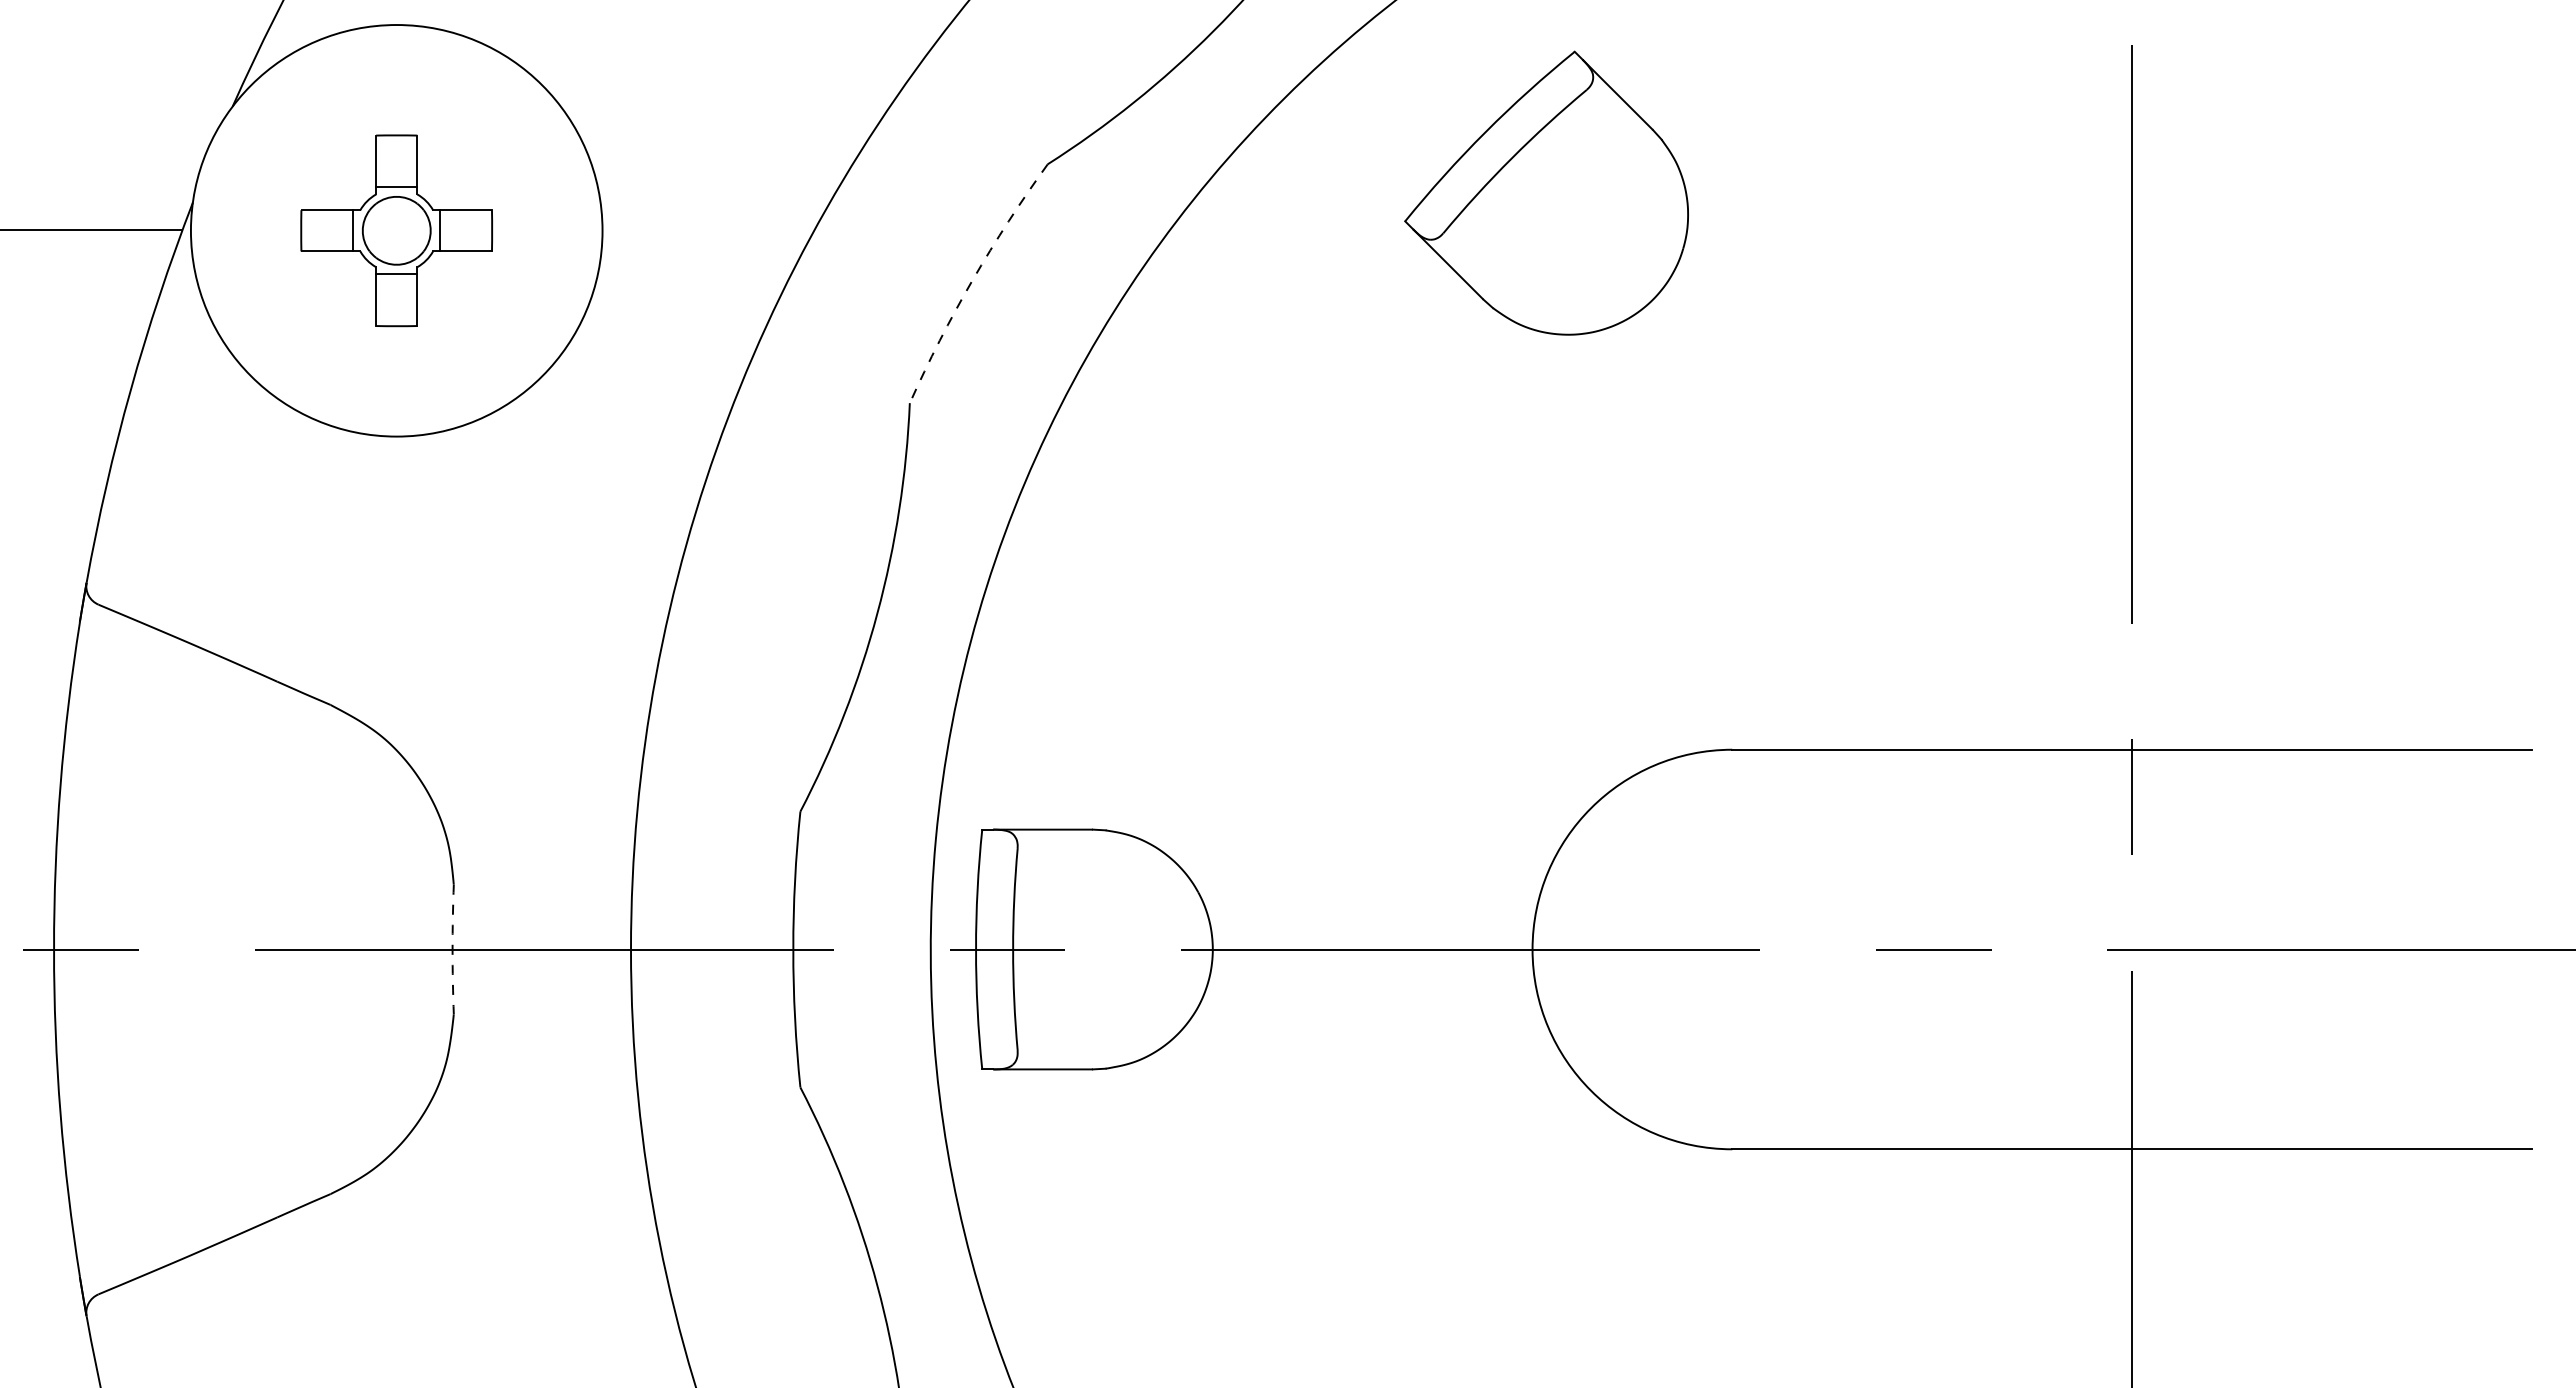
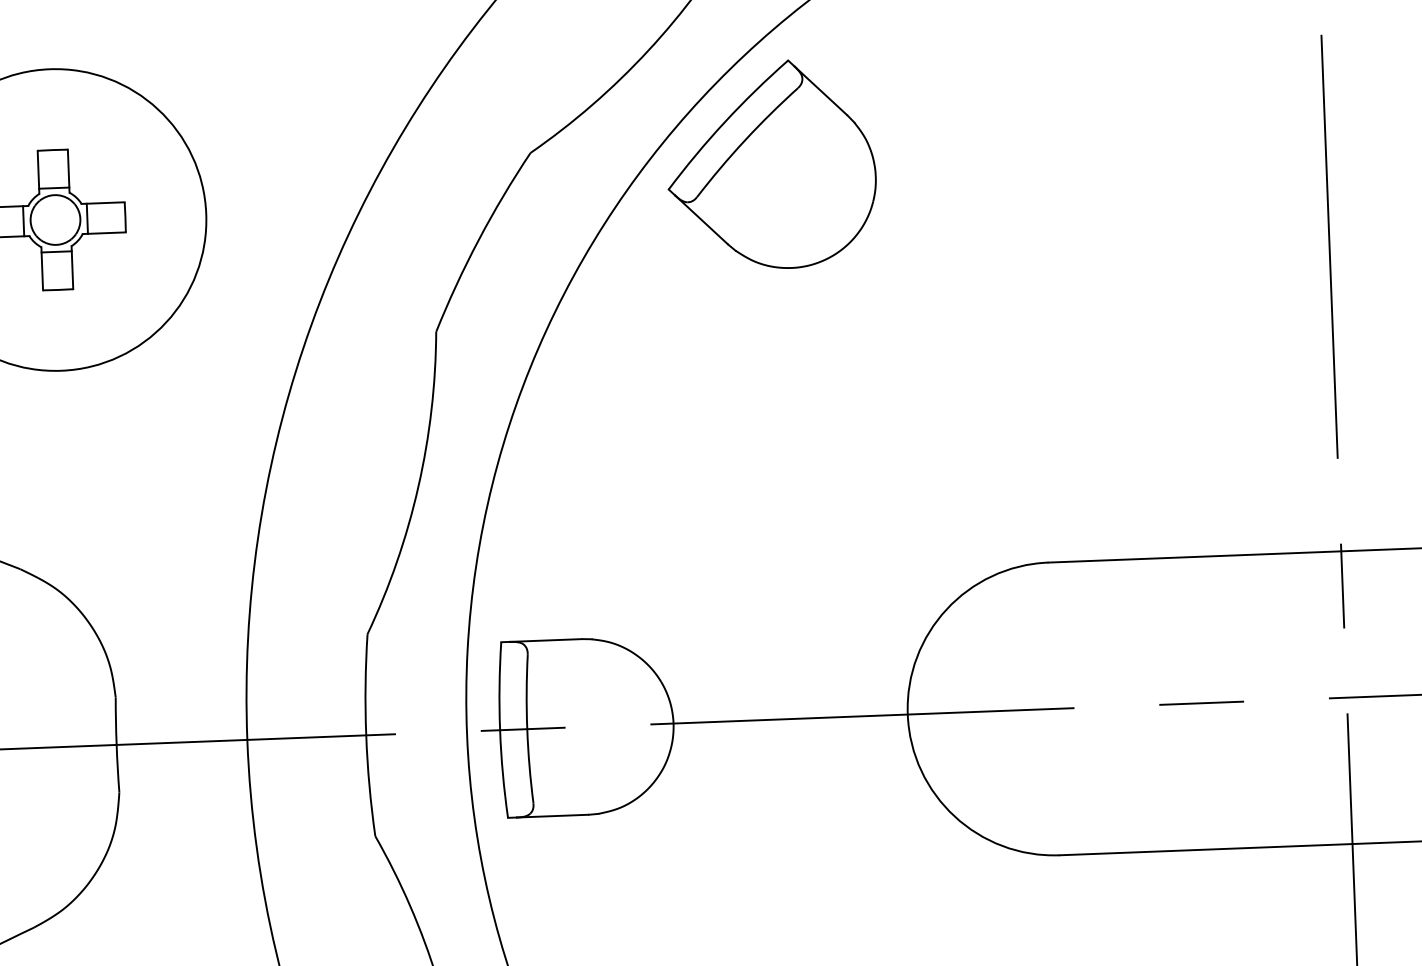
part: (1546, 192) -> (771, 164), moved
arc: (972, 280) -> (478, 240), dashed -> solid
arc: (452, 949) -> (116, 744), dashed -> solid

